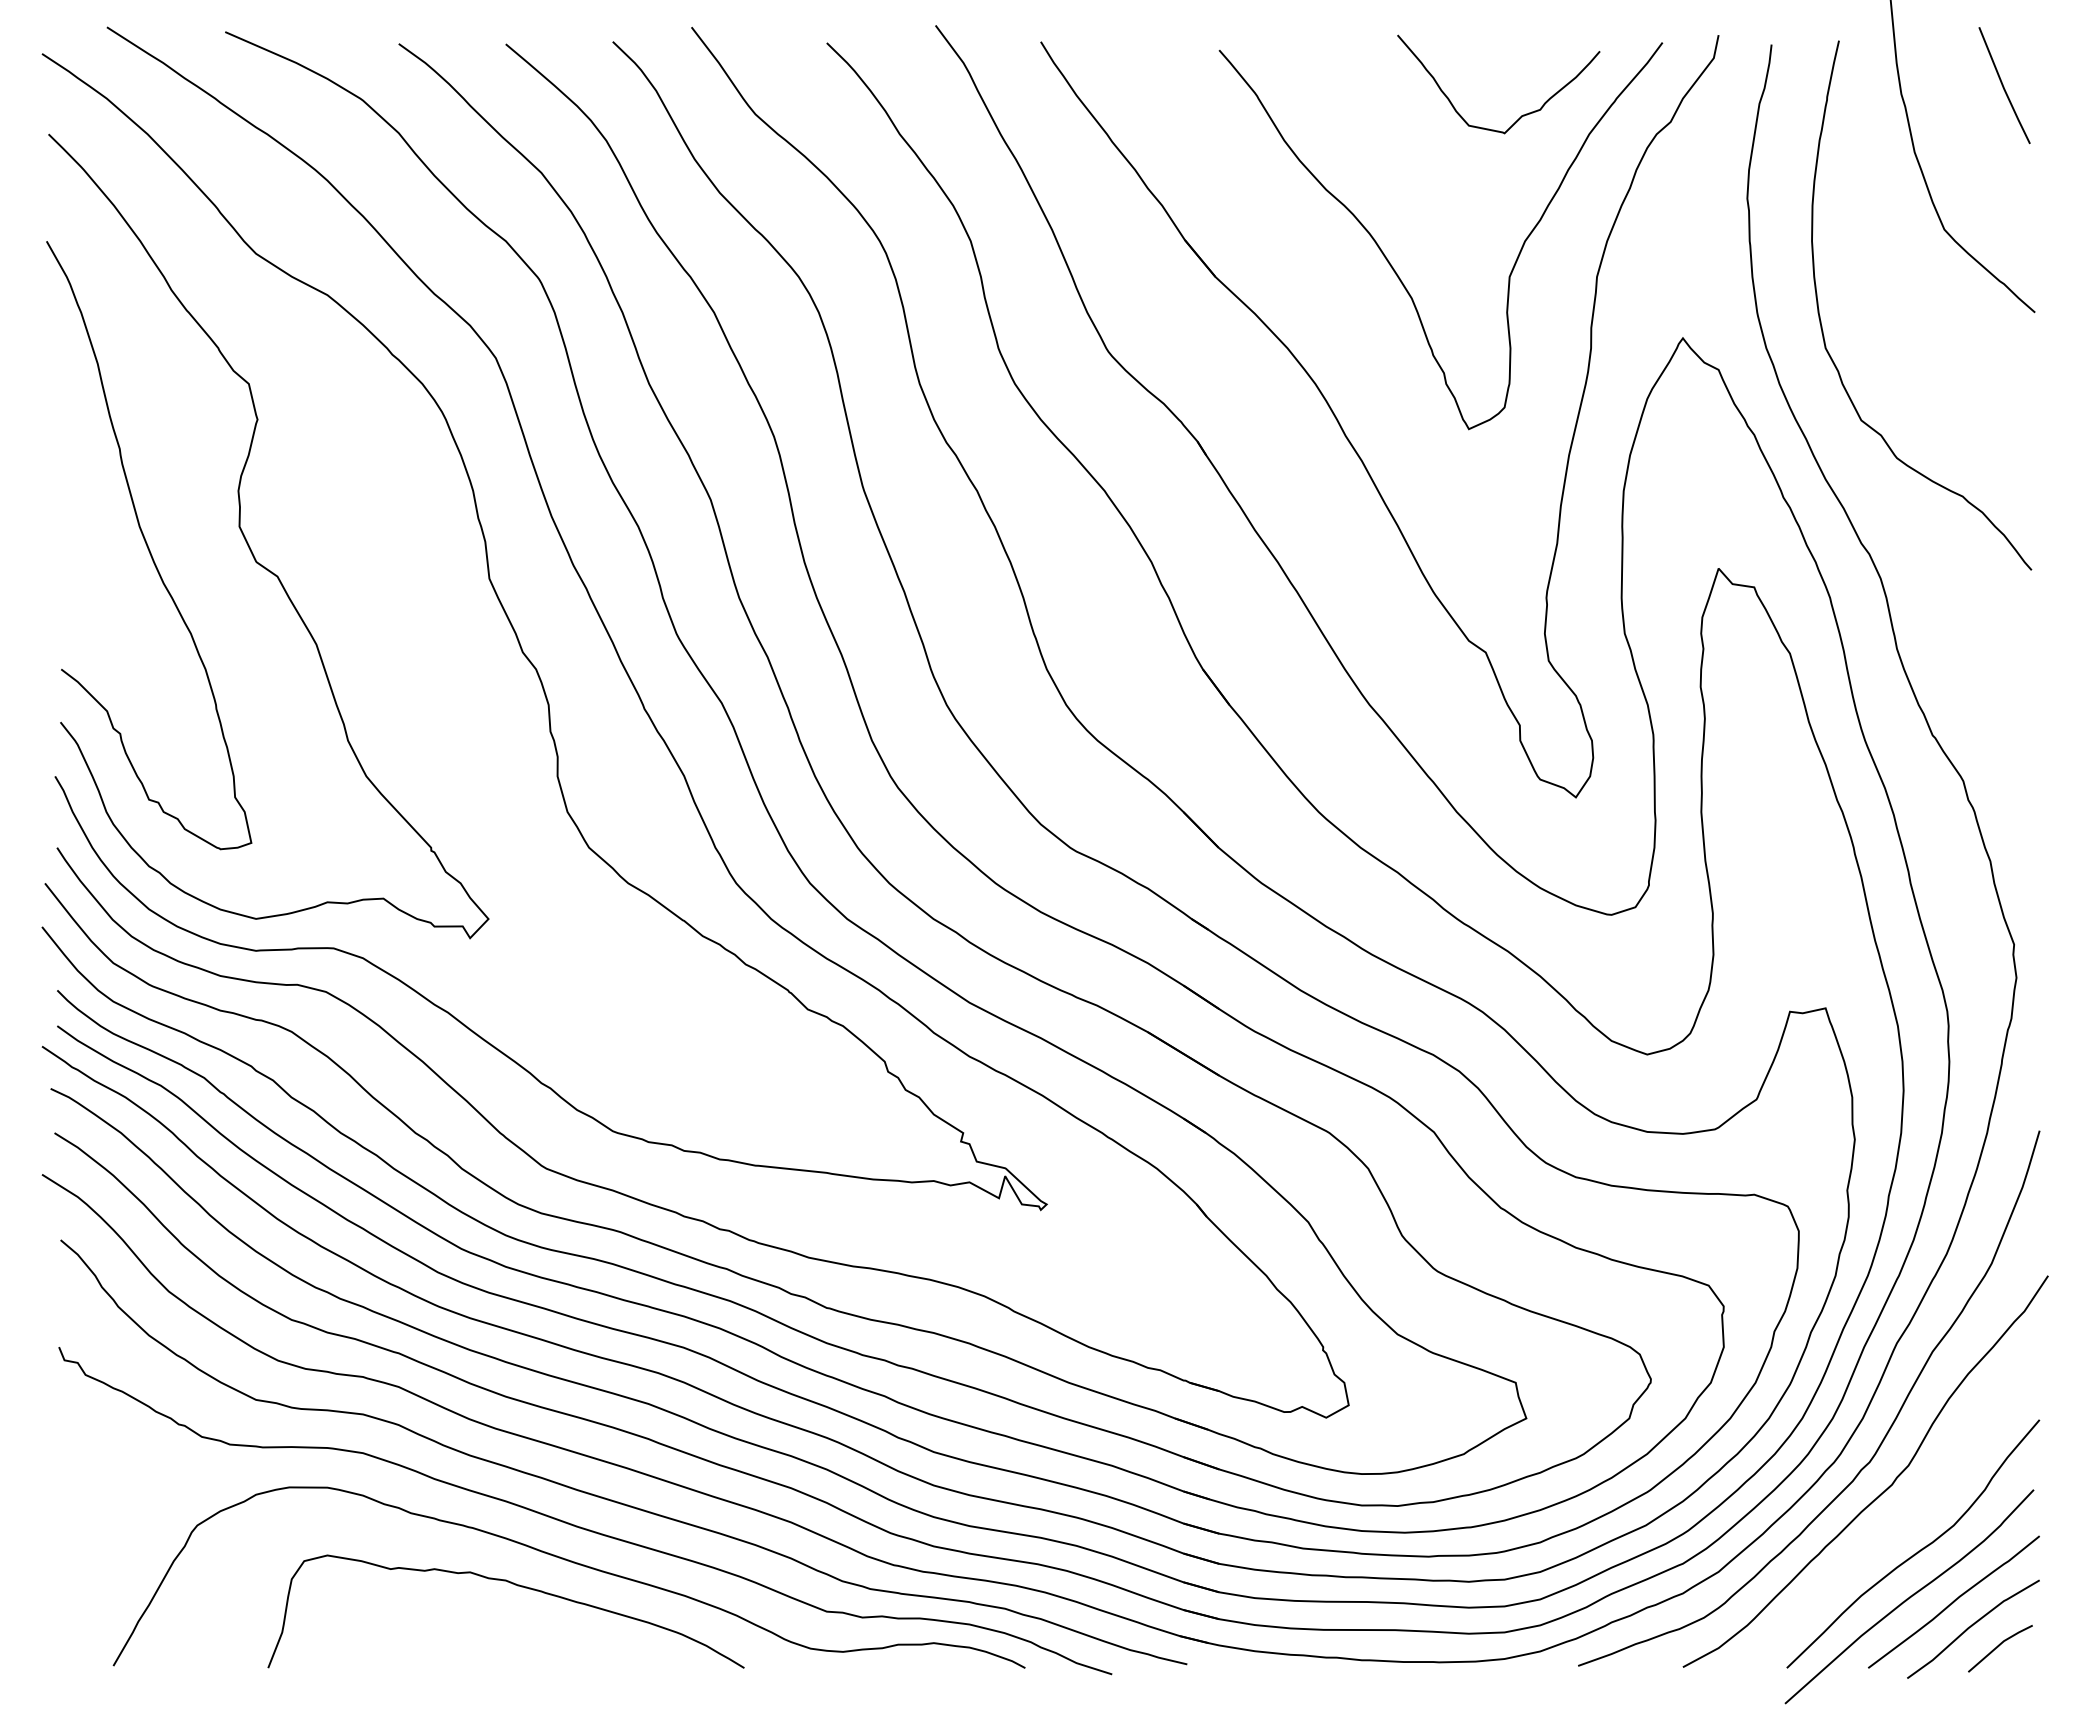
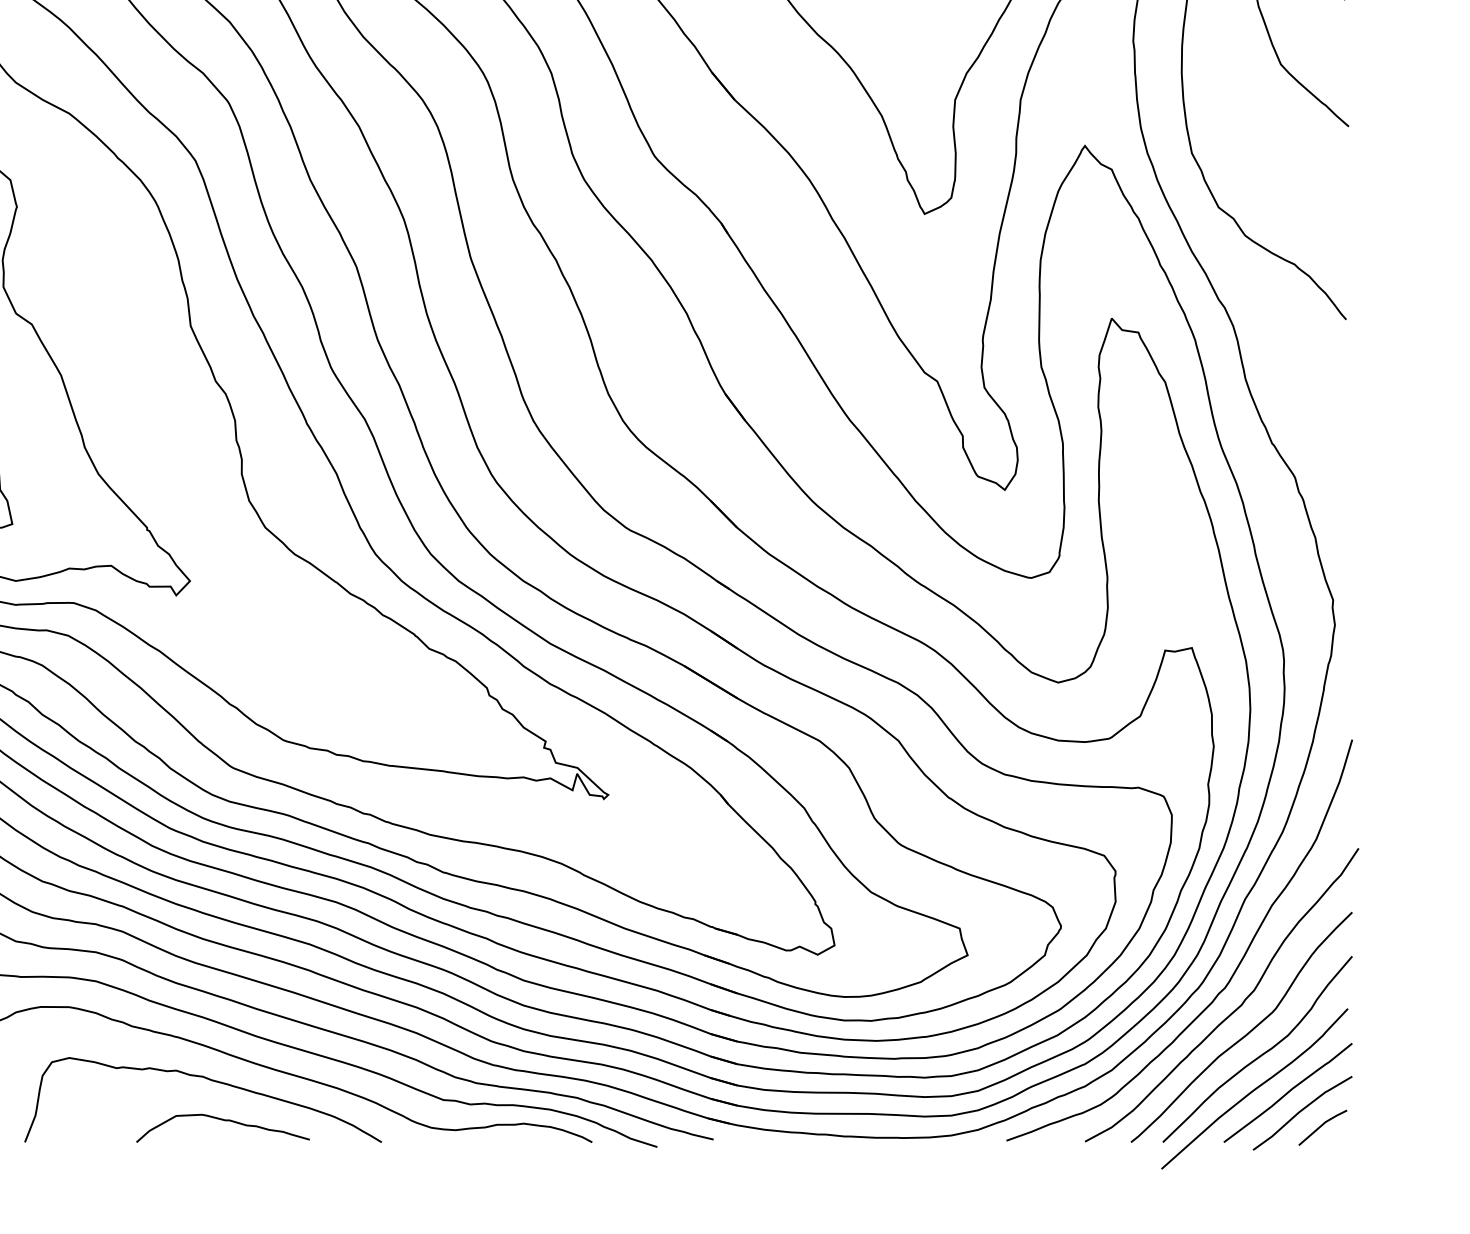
curve: (1900, 1521) -> (1248, 1032), added
curve: (533, 1639) -> (223, 1120), added

